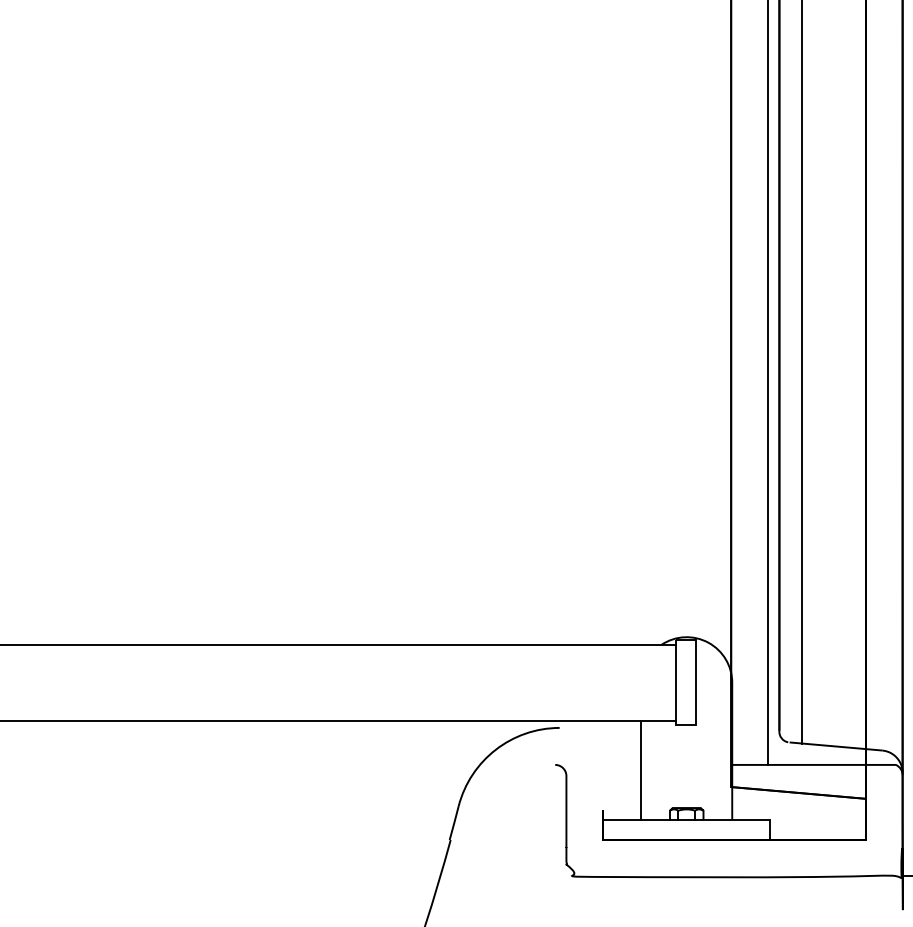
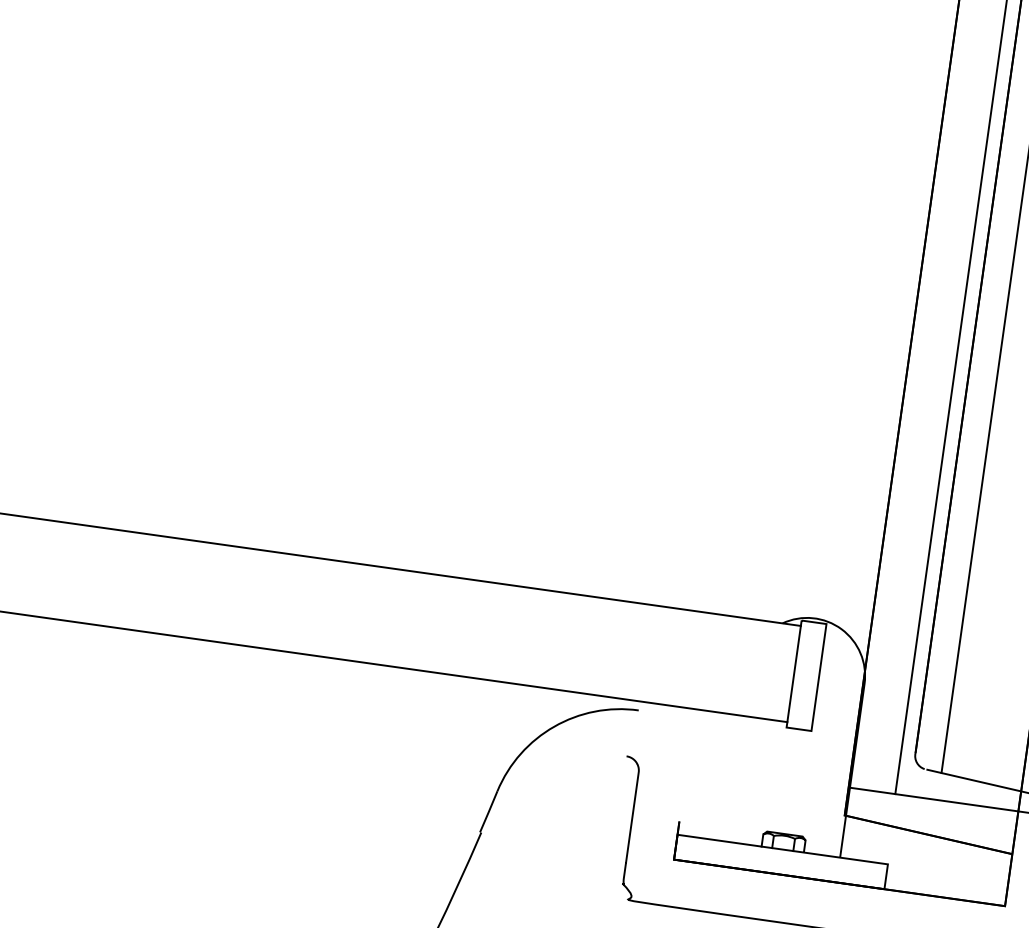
line: (641, 770) -> (734, 778), removed

